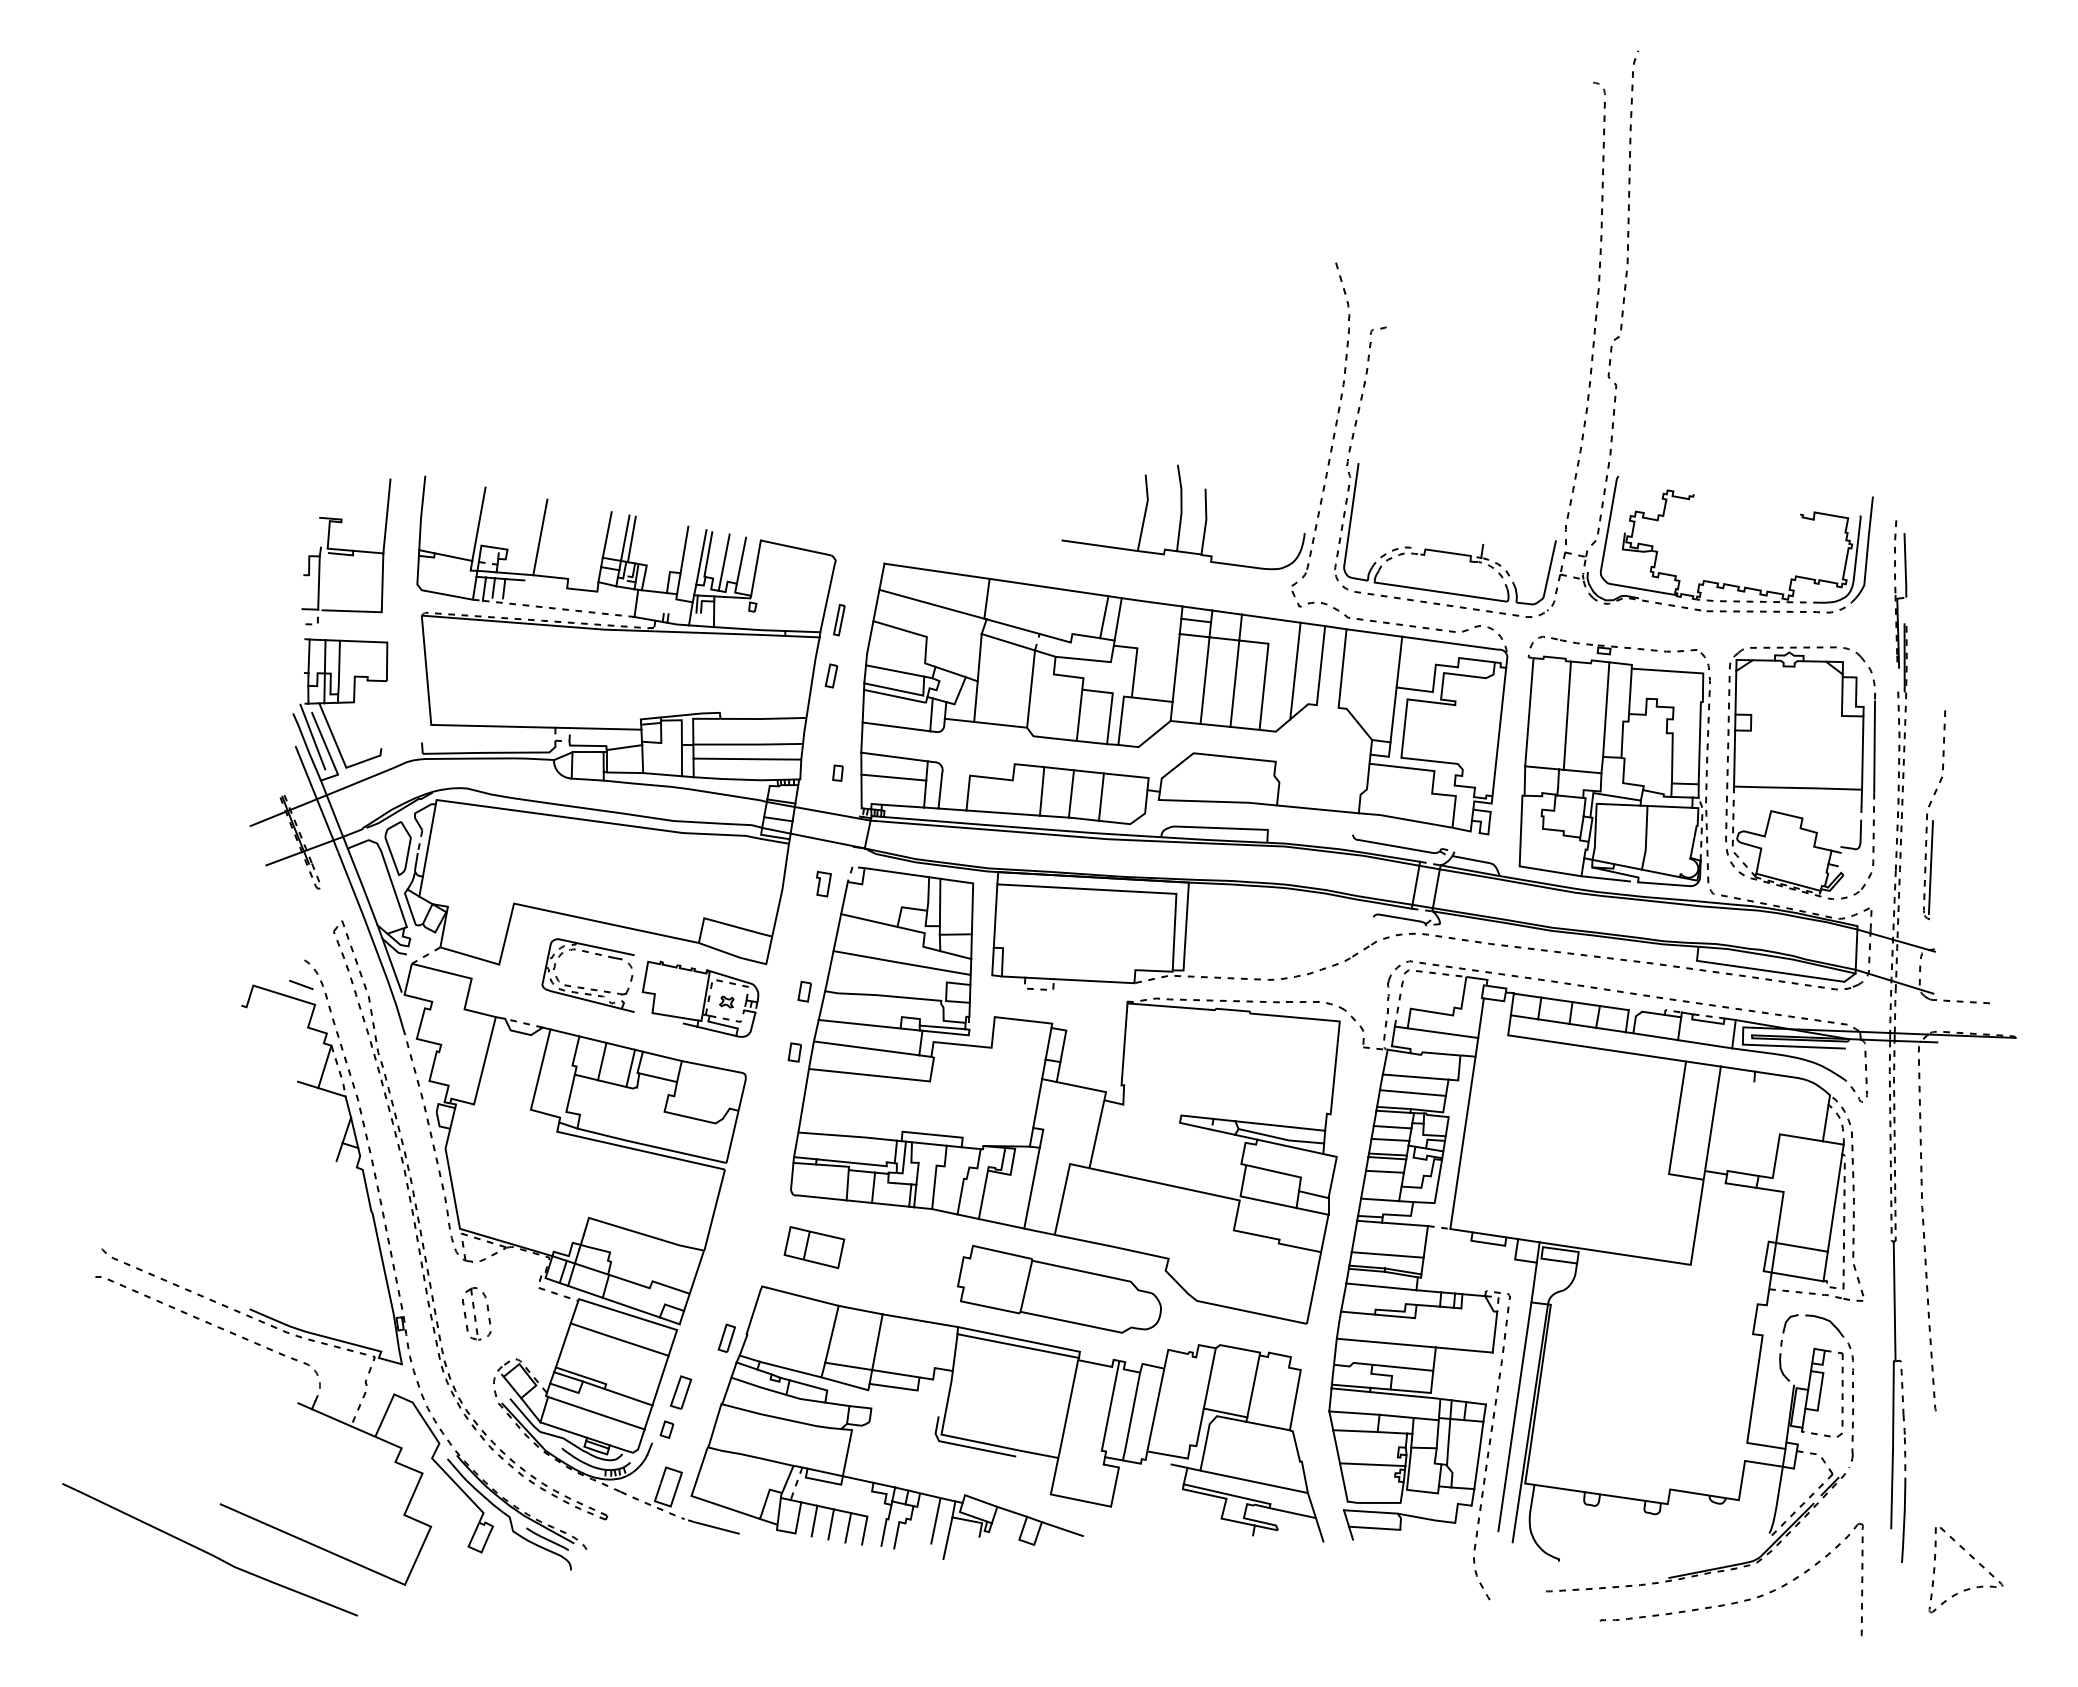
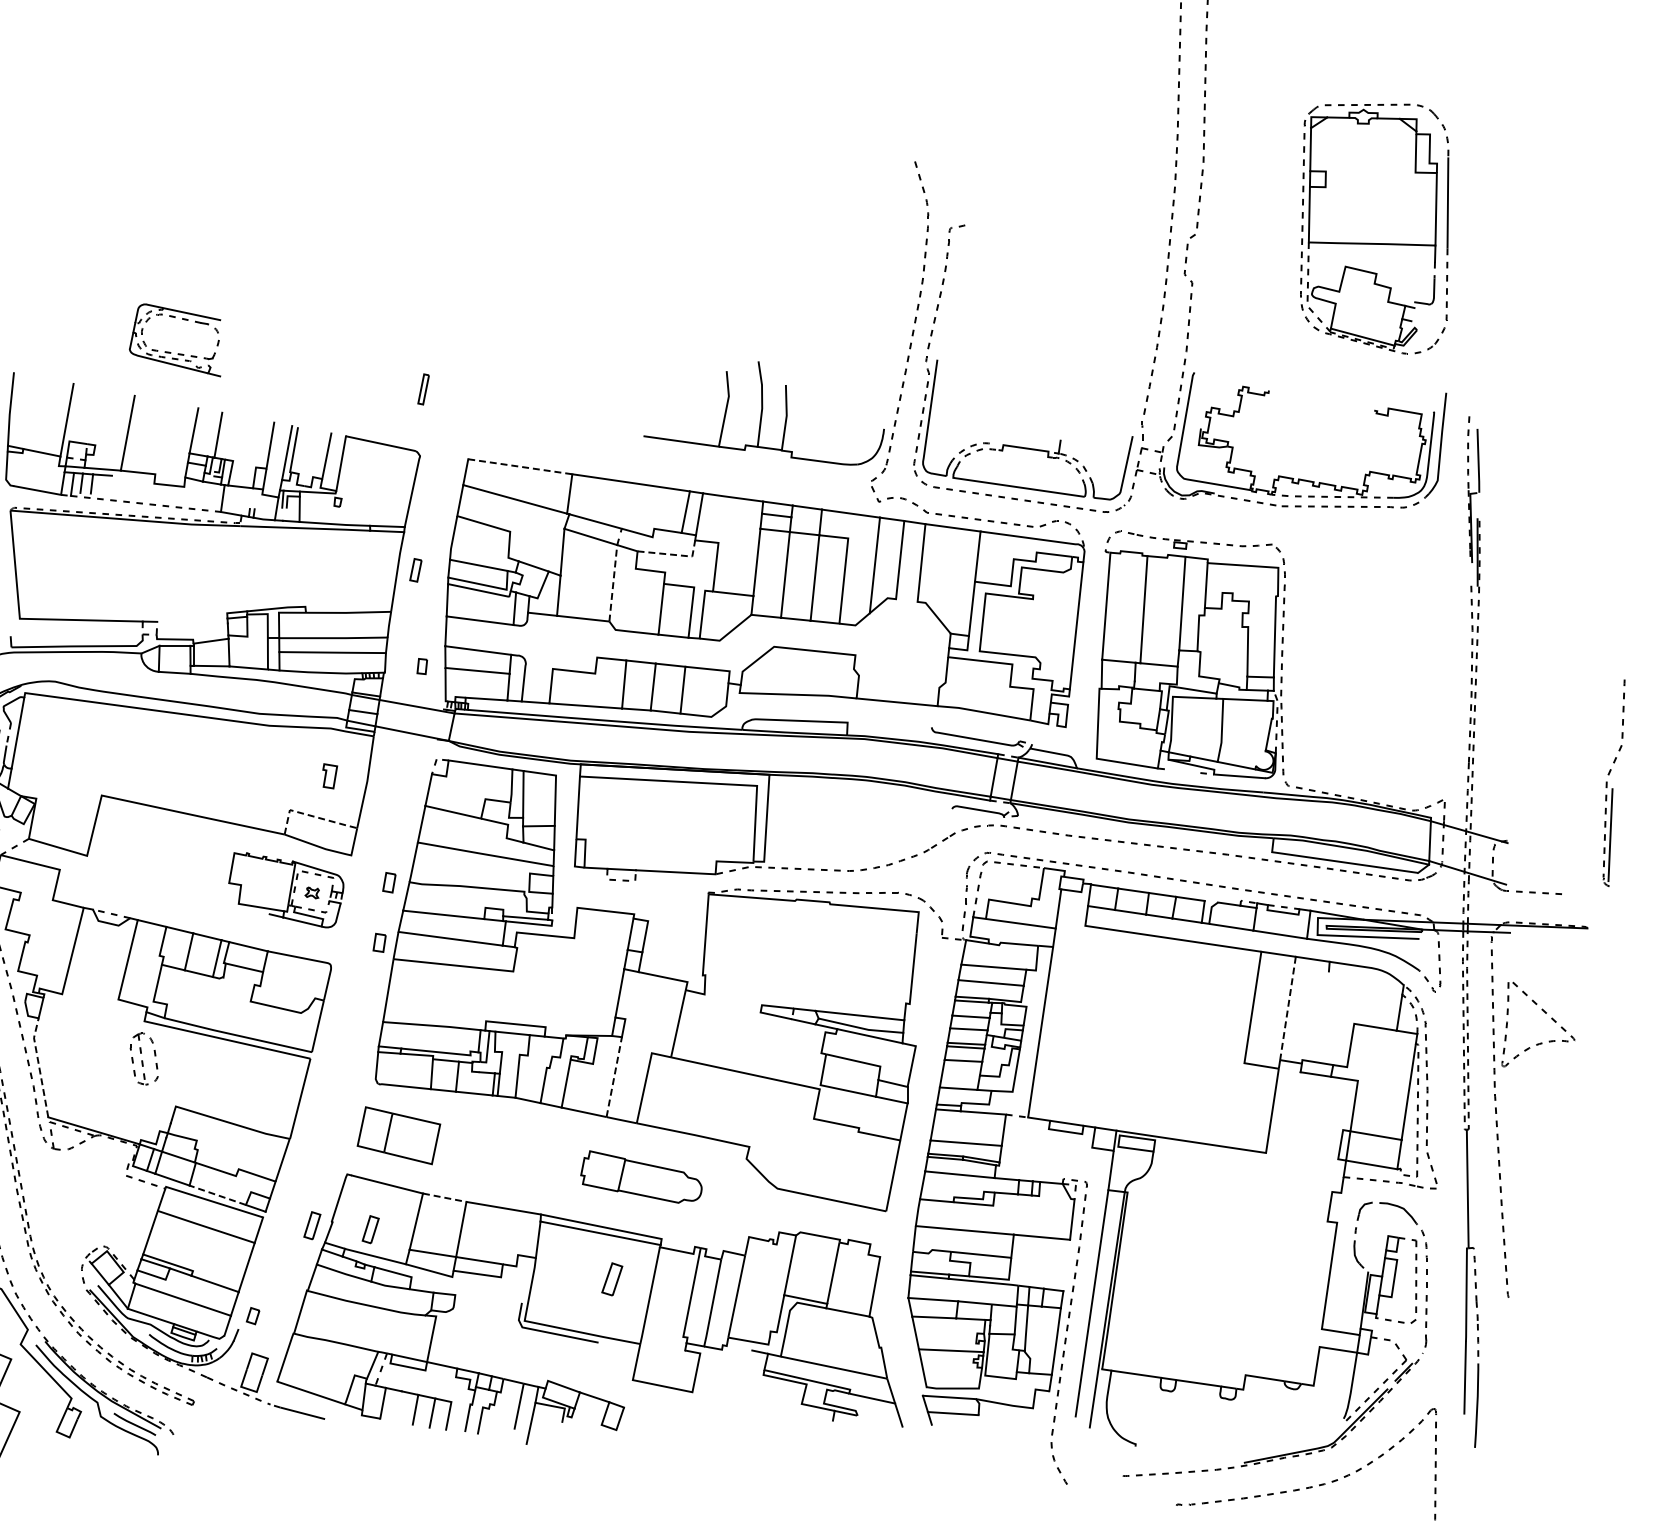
line: (625, 537) -> (212, 433), removed
line: (723, 562) -> (309, 458), removed
line: (937, 571) -> (520, 466), solid -> dashed
part: (839, 620) -> (423, 389), moved
line: (1092, 660) -> (674, 555), solid -> dashed
line: (1031, 689) -> (613, 583), solid -> dashed
line: (605, 728) -> (192, 622), removed
part: (1800, 772) -> (1374, 228), moved
part: (1934, 815) -> (1614, 783), moved
line: (1606, 878) -> (1182, 770), removed
part: (823, 884) -> (329, 776), moved
line: (726, 924) -> (311, 816), solid -> dashed
part: (584, 987) -> (171, 352), moved
line: (1712, 1118) -> (1287, 1008), solid -> dashed
line: (450, 1177) -> (38, 1066), solid -> dashed
line: (1032, 1187) -> (614, 1076), solid -> dashed
part: (814, 1247) -> (399, 1135), size x1.4
part: (1059, 1288) -> (641, 1176), size x0.6
line: (630, 1307) -> (216, 1195), solid -> dashed
line: (861, 1310) -> (445, 1198), solid -> dashed
part: (476, 1313) -> (143, 1058), moved
part: (785, 1341) -> (370, 1228), added
part: (680, 1392) -> (611, 1279), moved
line: (814, 1520) -> (399, 1405), removed
line: (1061, 1529) -> (643, 1414), removed
part: (1973, 1559) -> (1545, 1014), moved

